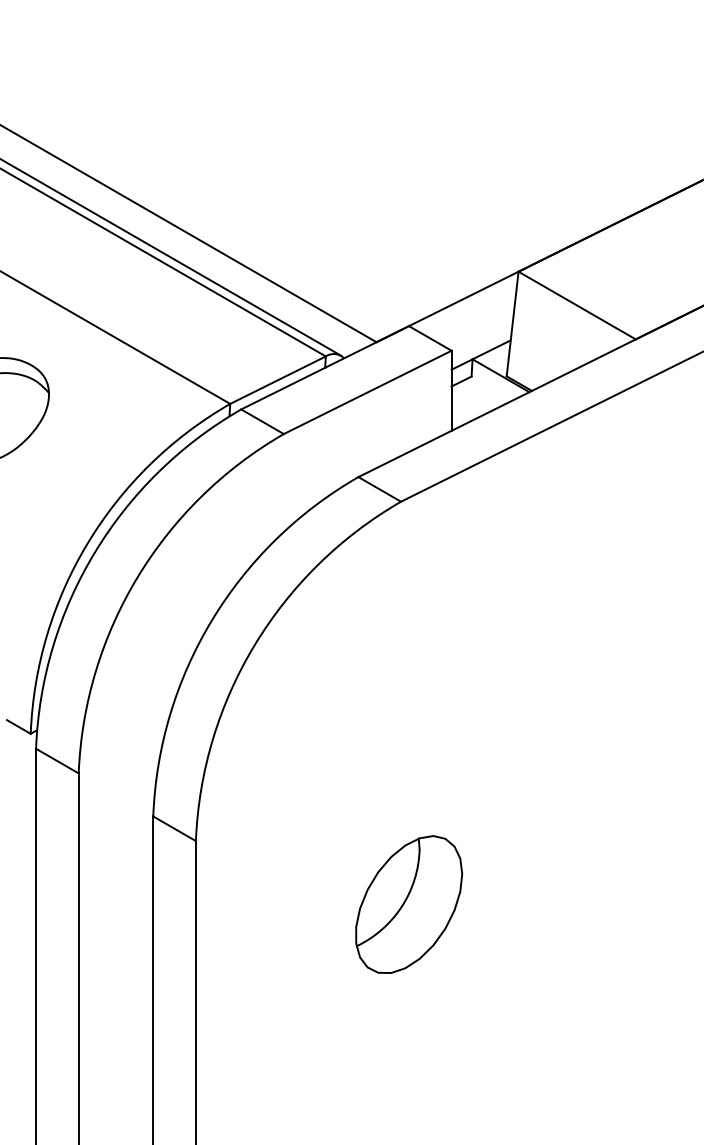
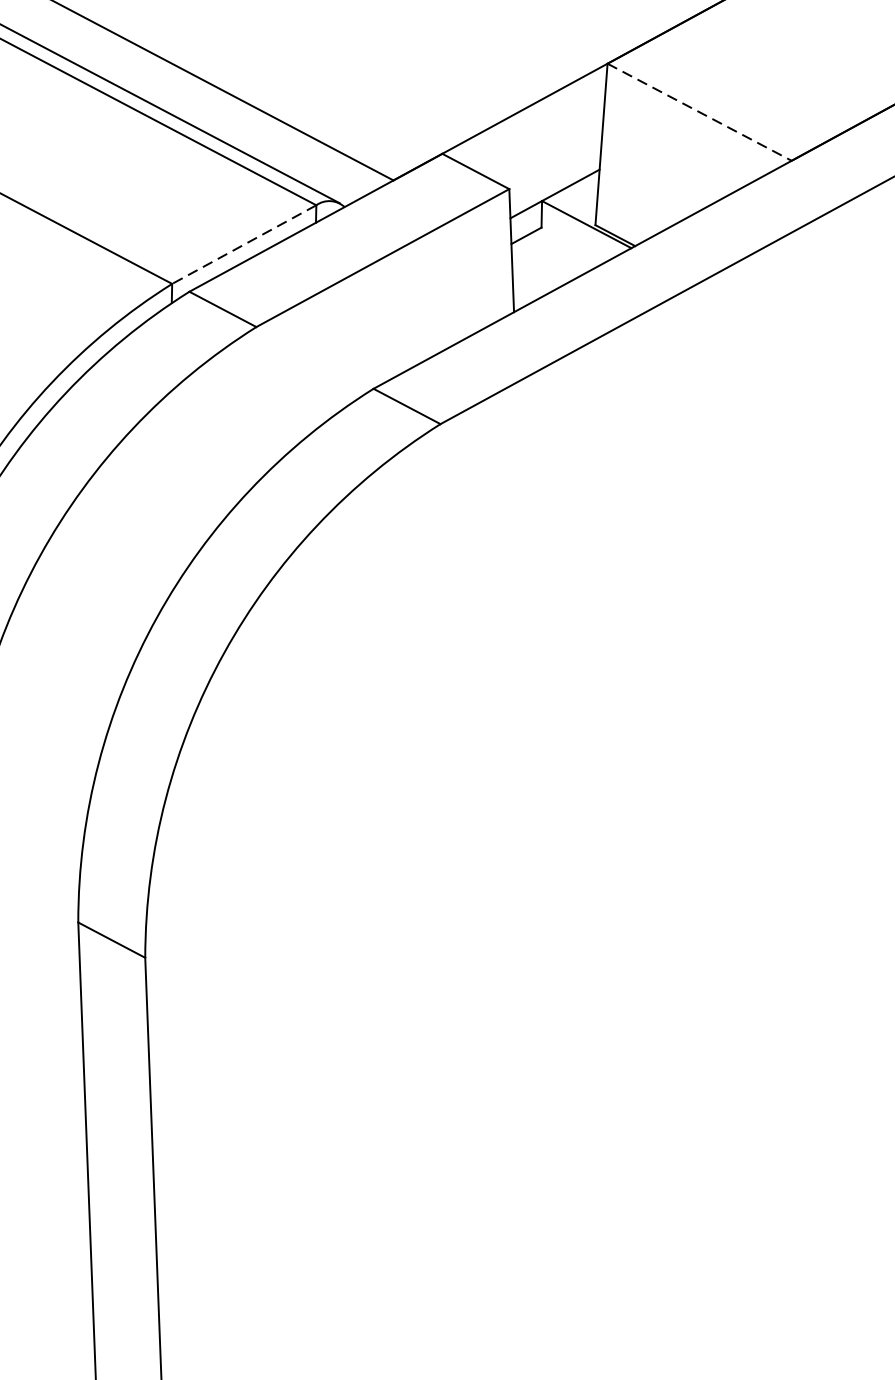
line: (577, 305) -> (700, 112), solid -> dashed
line: (277, 380) -> (243, 245), solid -> dashed
part: (409, 904) -> (477, 1042), removed

